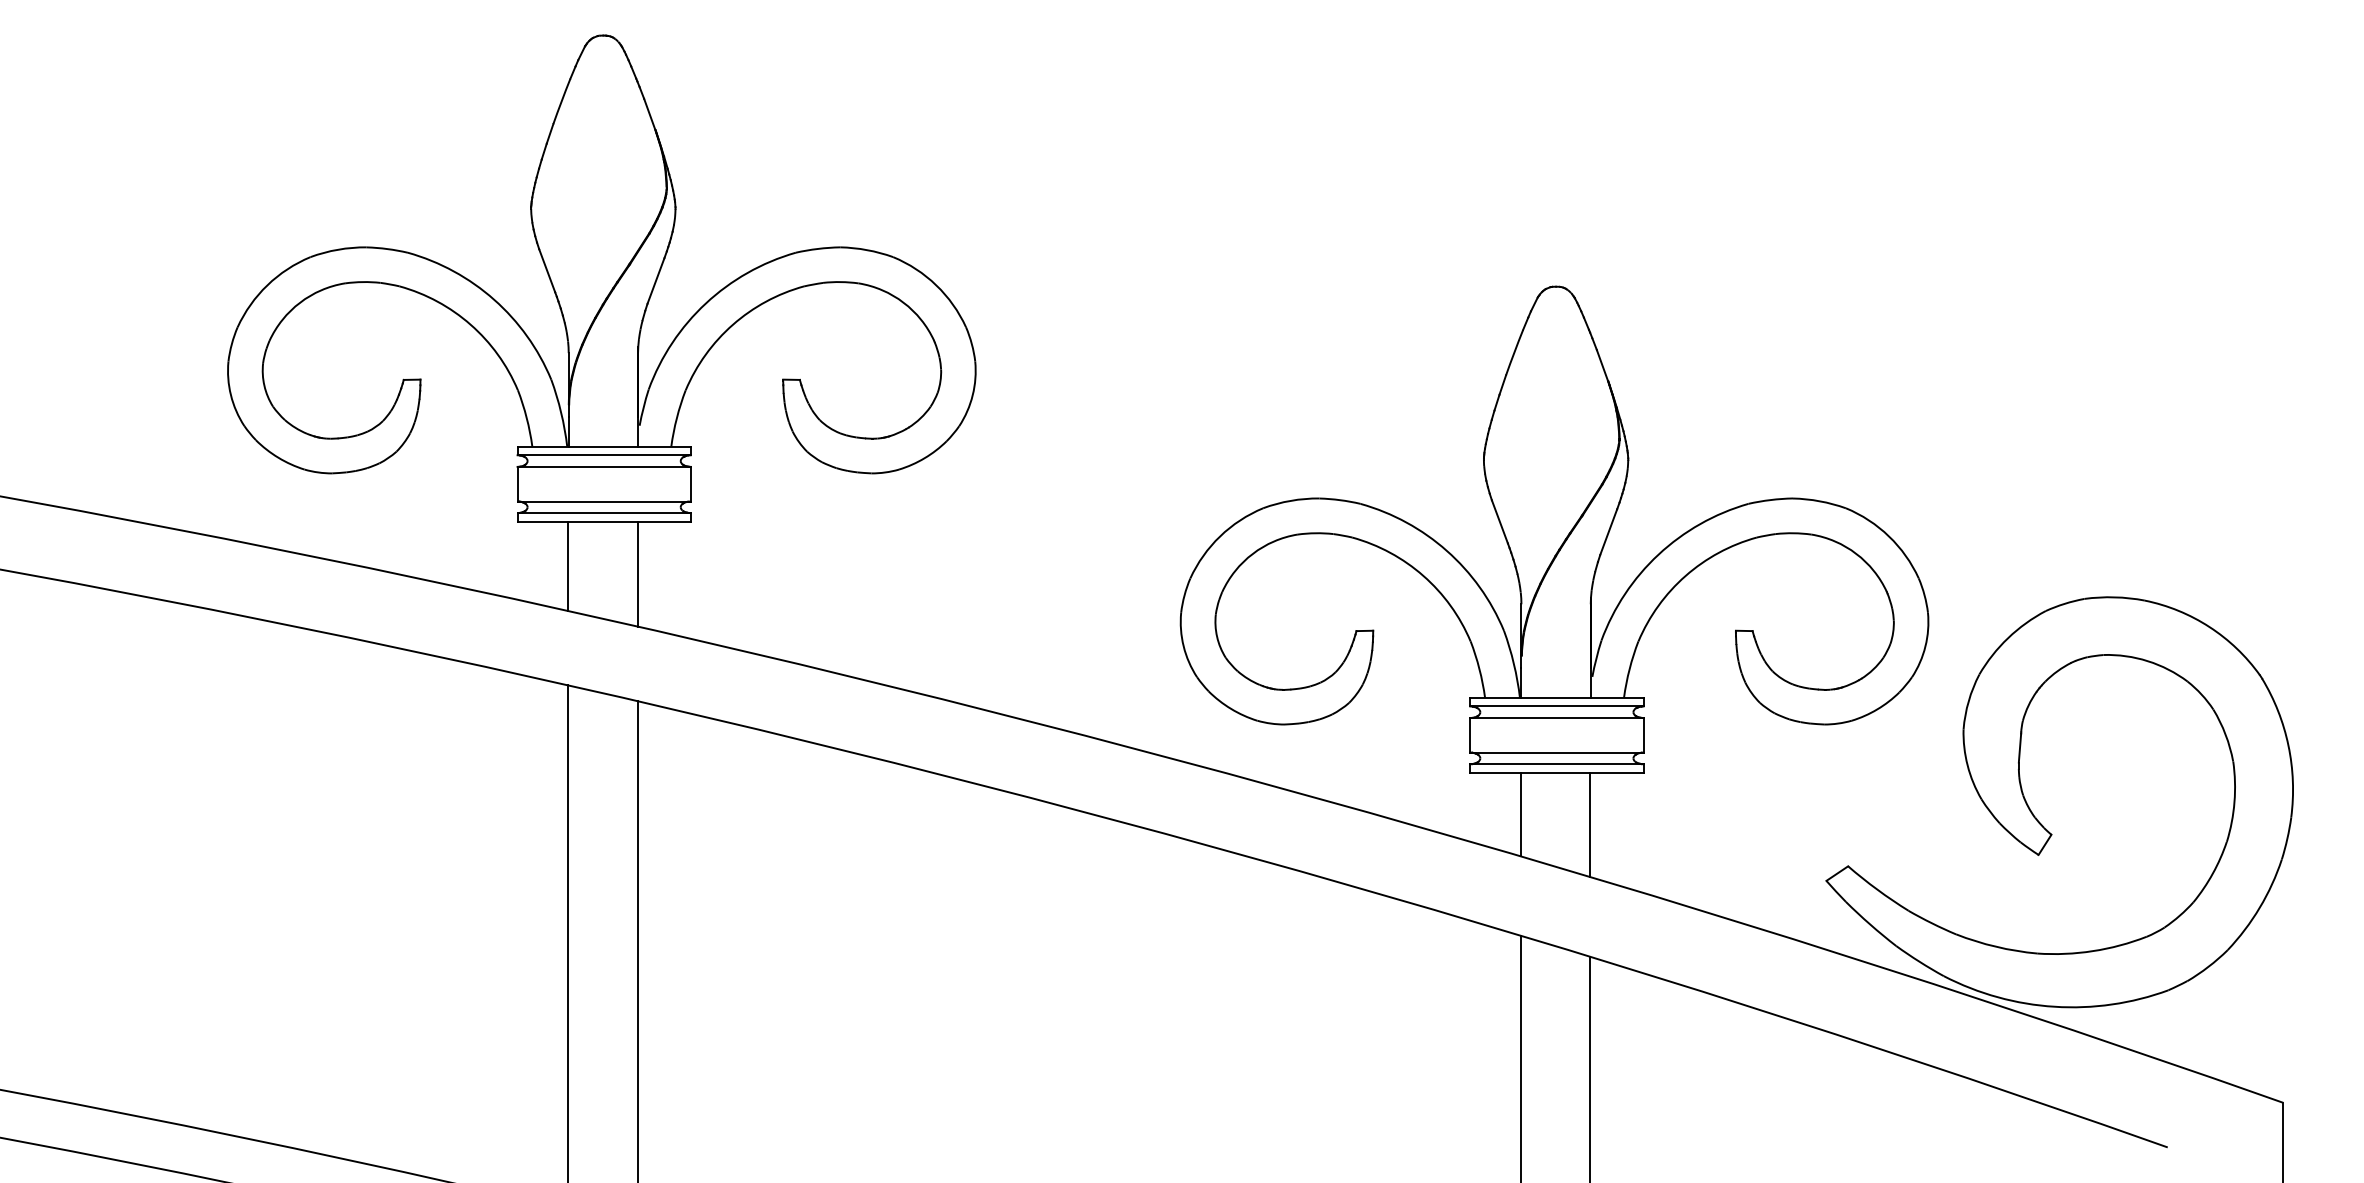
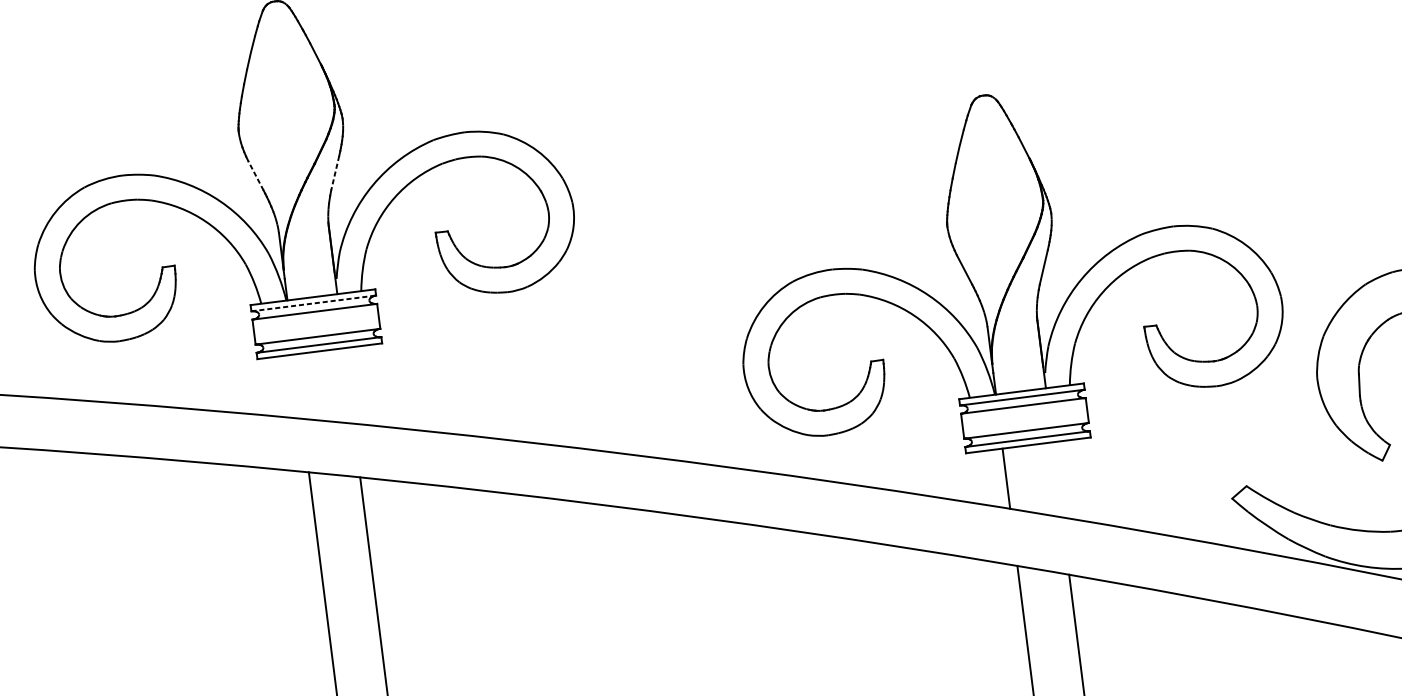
line: (547, 270) -> (256, 175), solid -> dashed
line: (655, 281) -> (334, 173), solid -> dashed
line: (604, 455) -> (314, 303), solid -> dashed
line: (568, 565) -> (298, 386), removed
line: (637, 573) -> (348, 385), removed
line: (1590, 824) -> (1057, 479), removed

